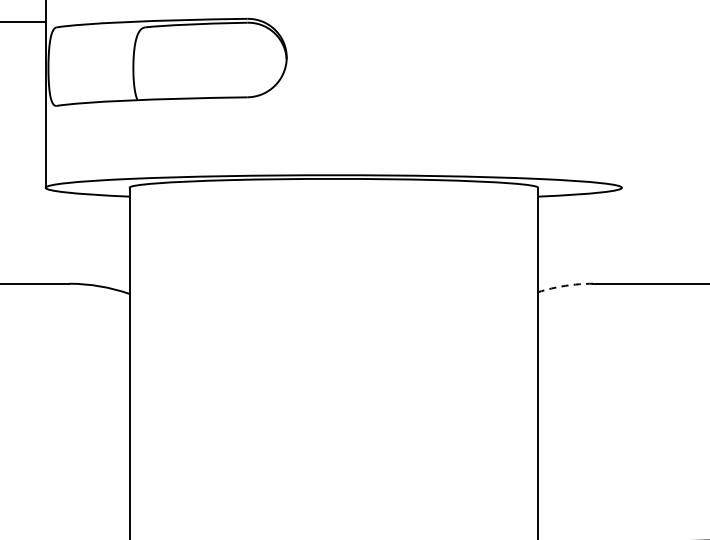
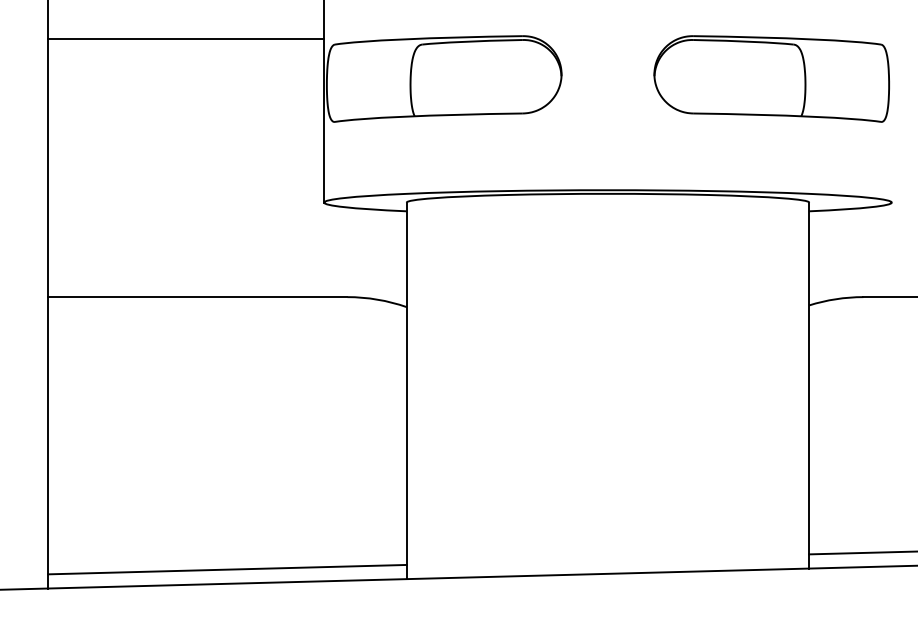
part: (499, 61) -> (771, 78), added
arc: (564, 286) -> (835, 299), dashed -> solid

